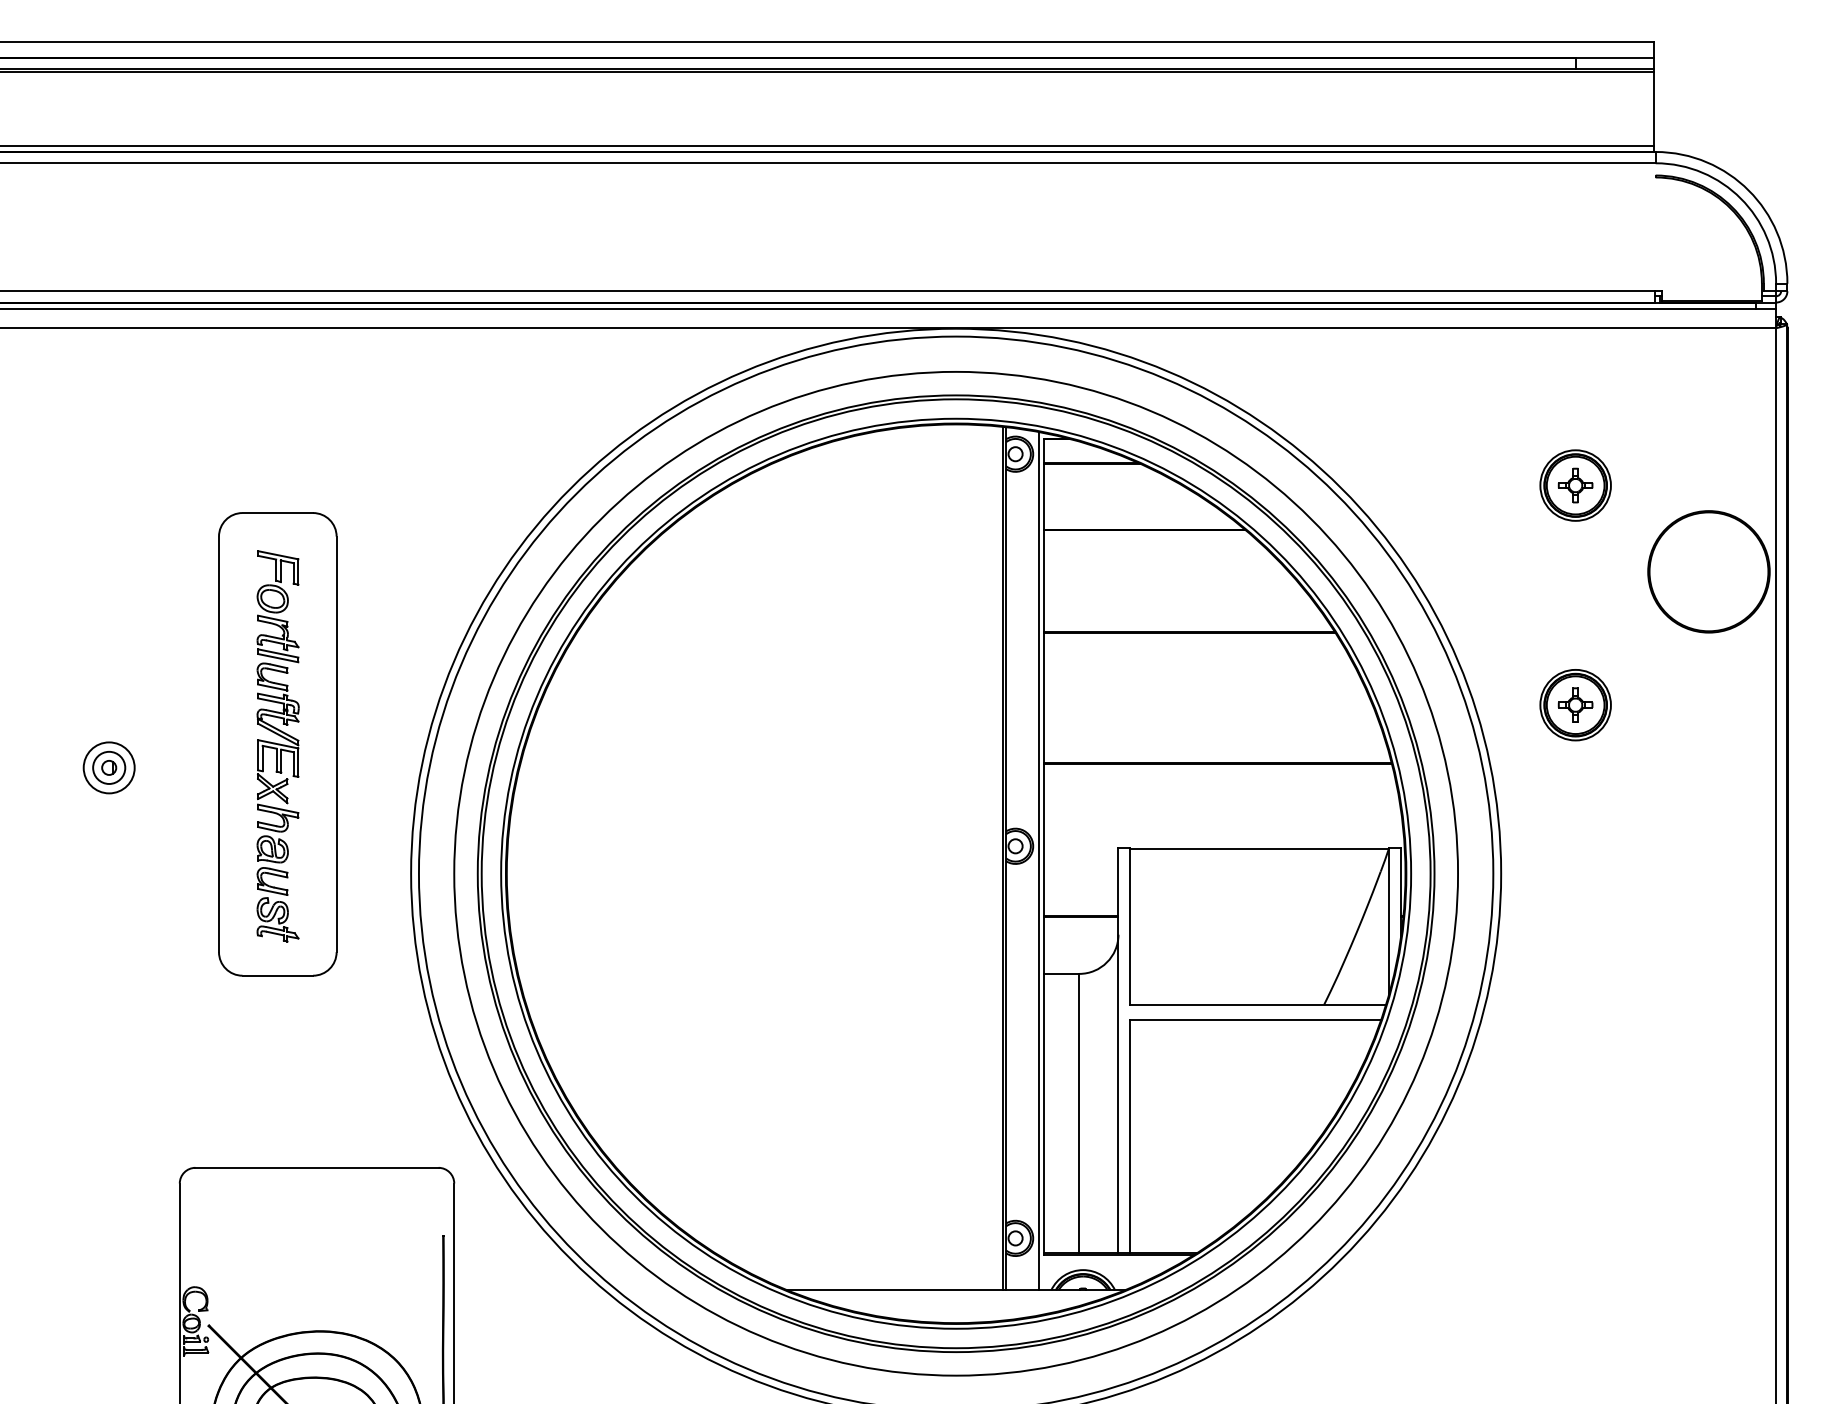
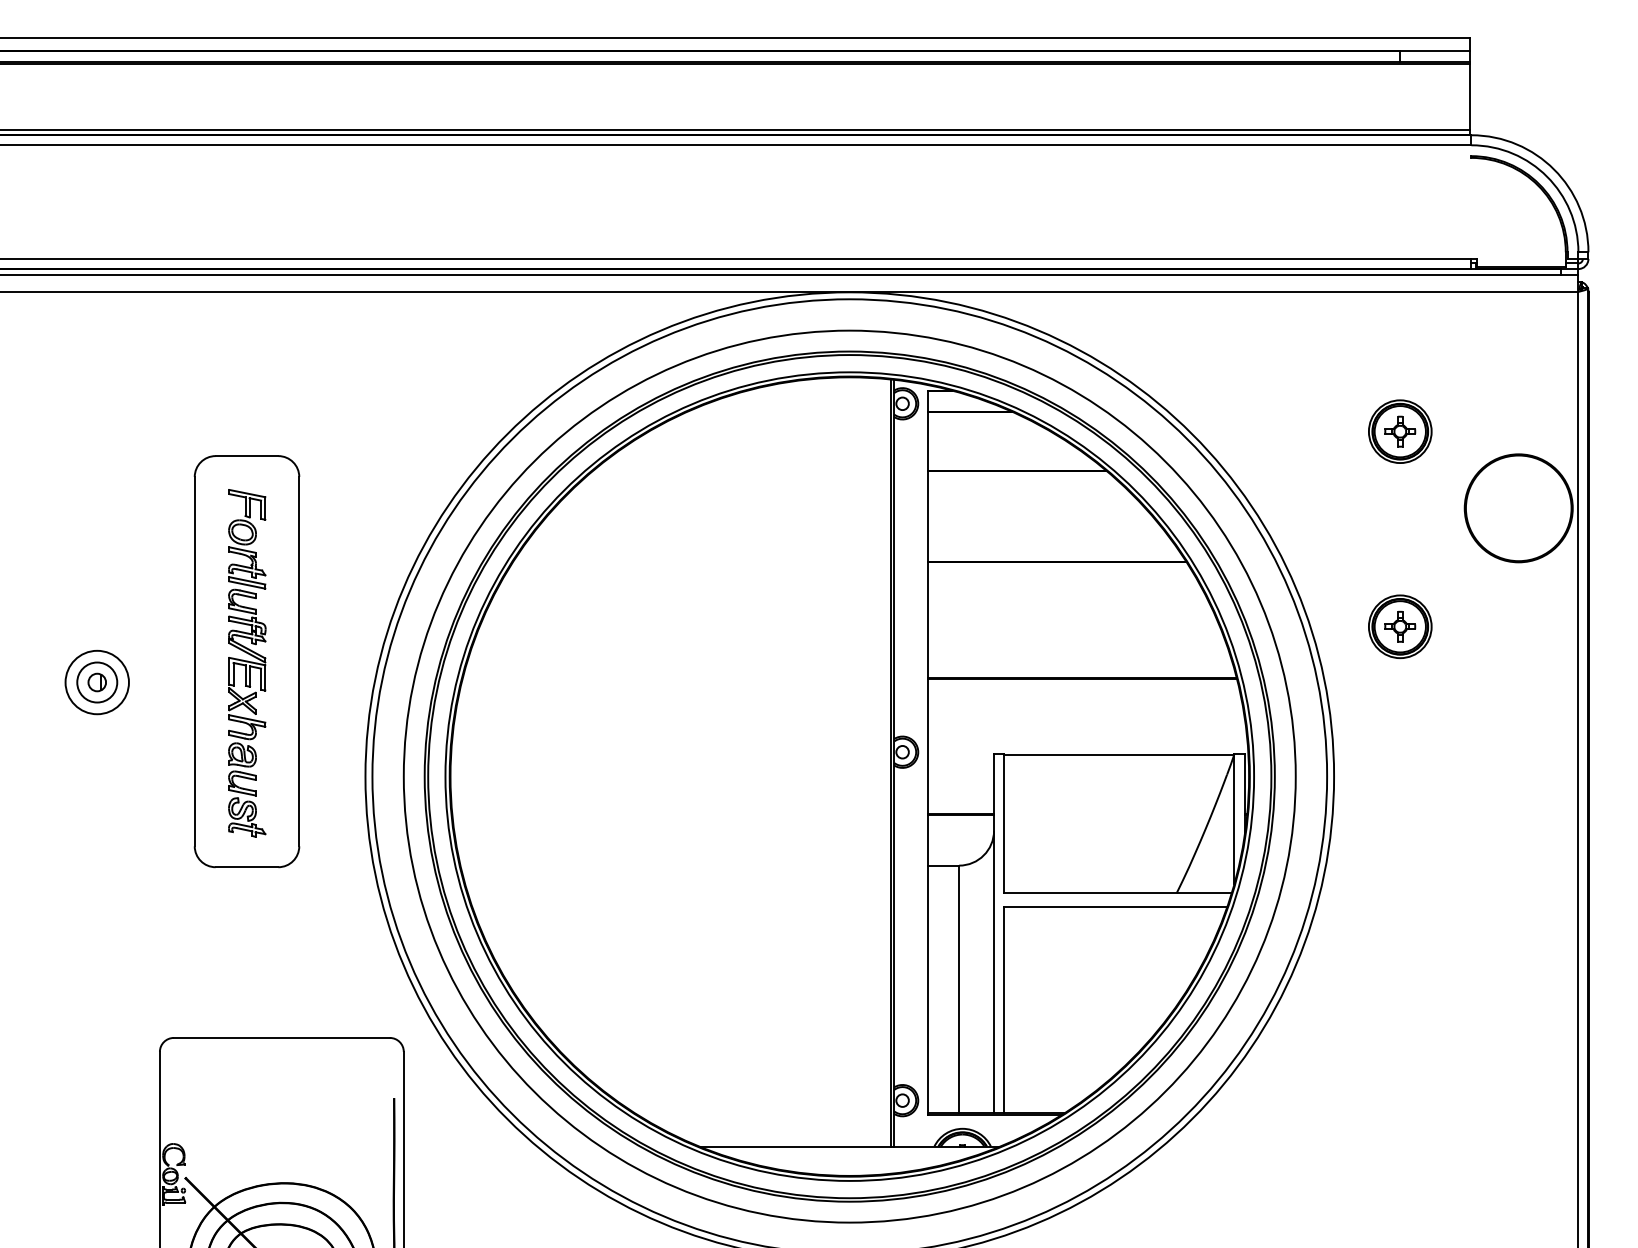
part: (108, 767) -> (96, 682), size x1.4
line: (1039, 861) -> (923, 765), removed

